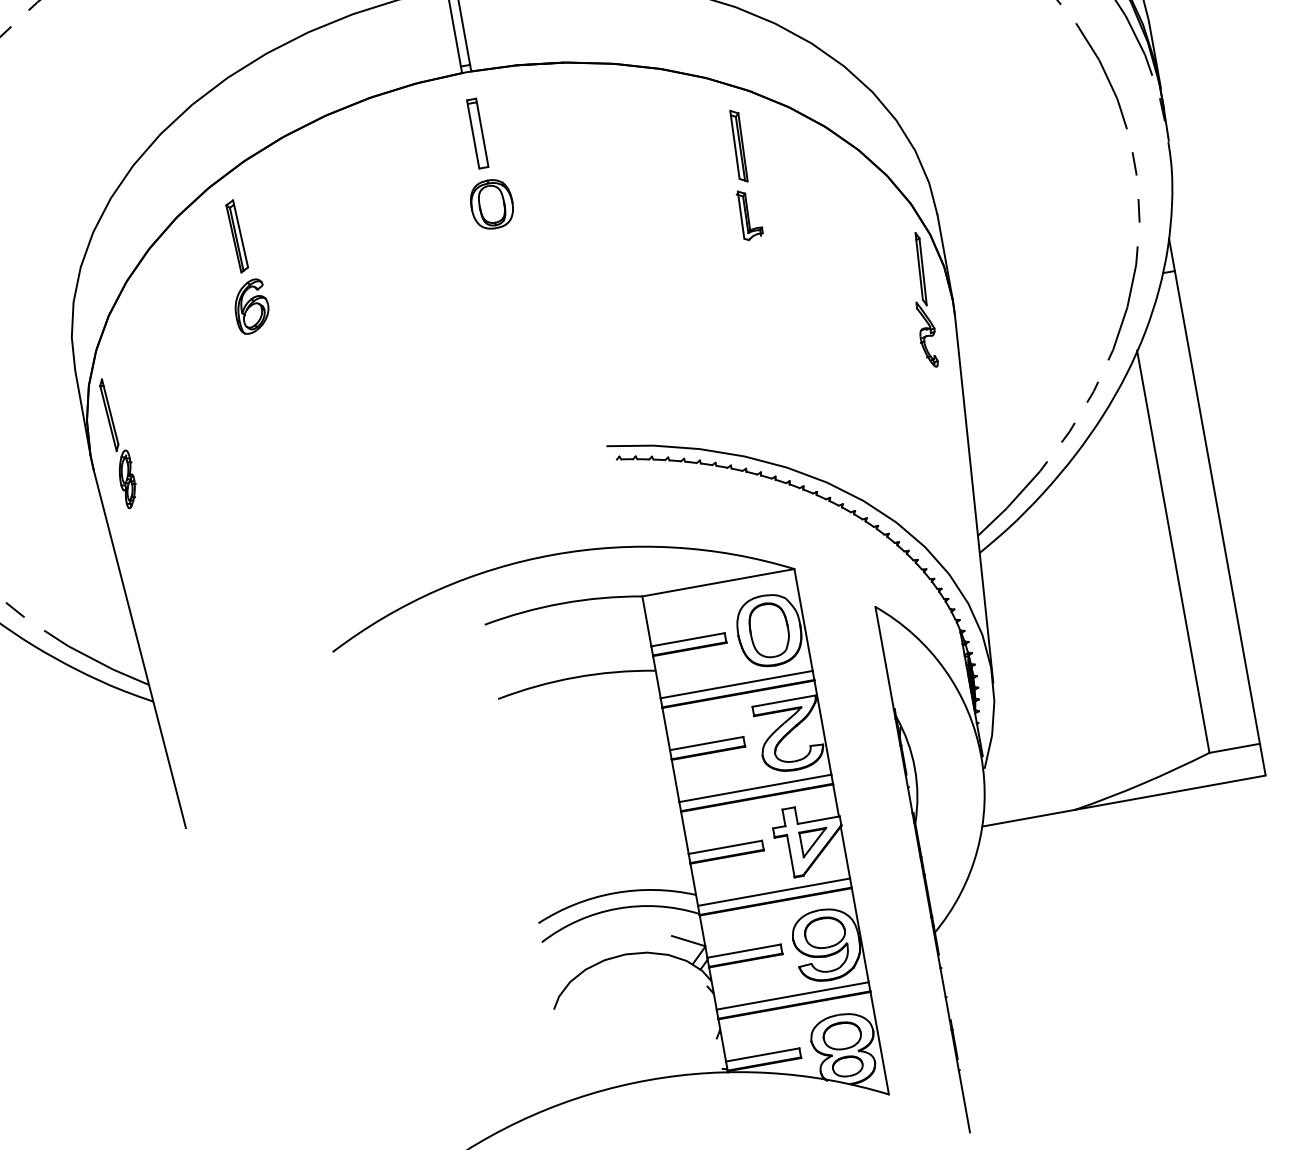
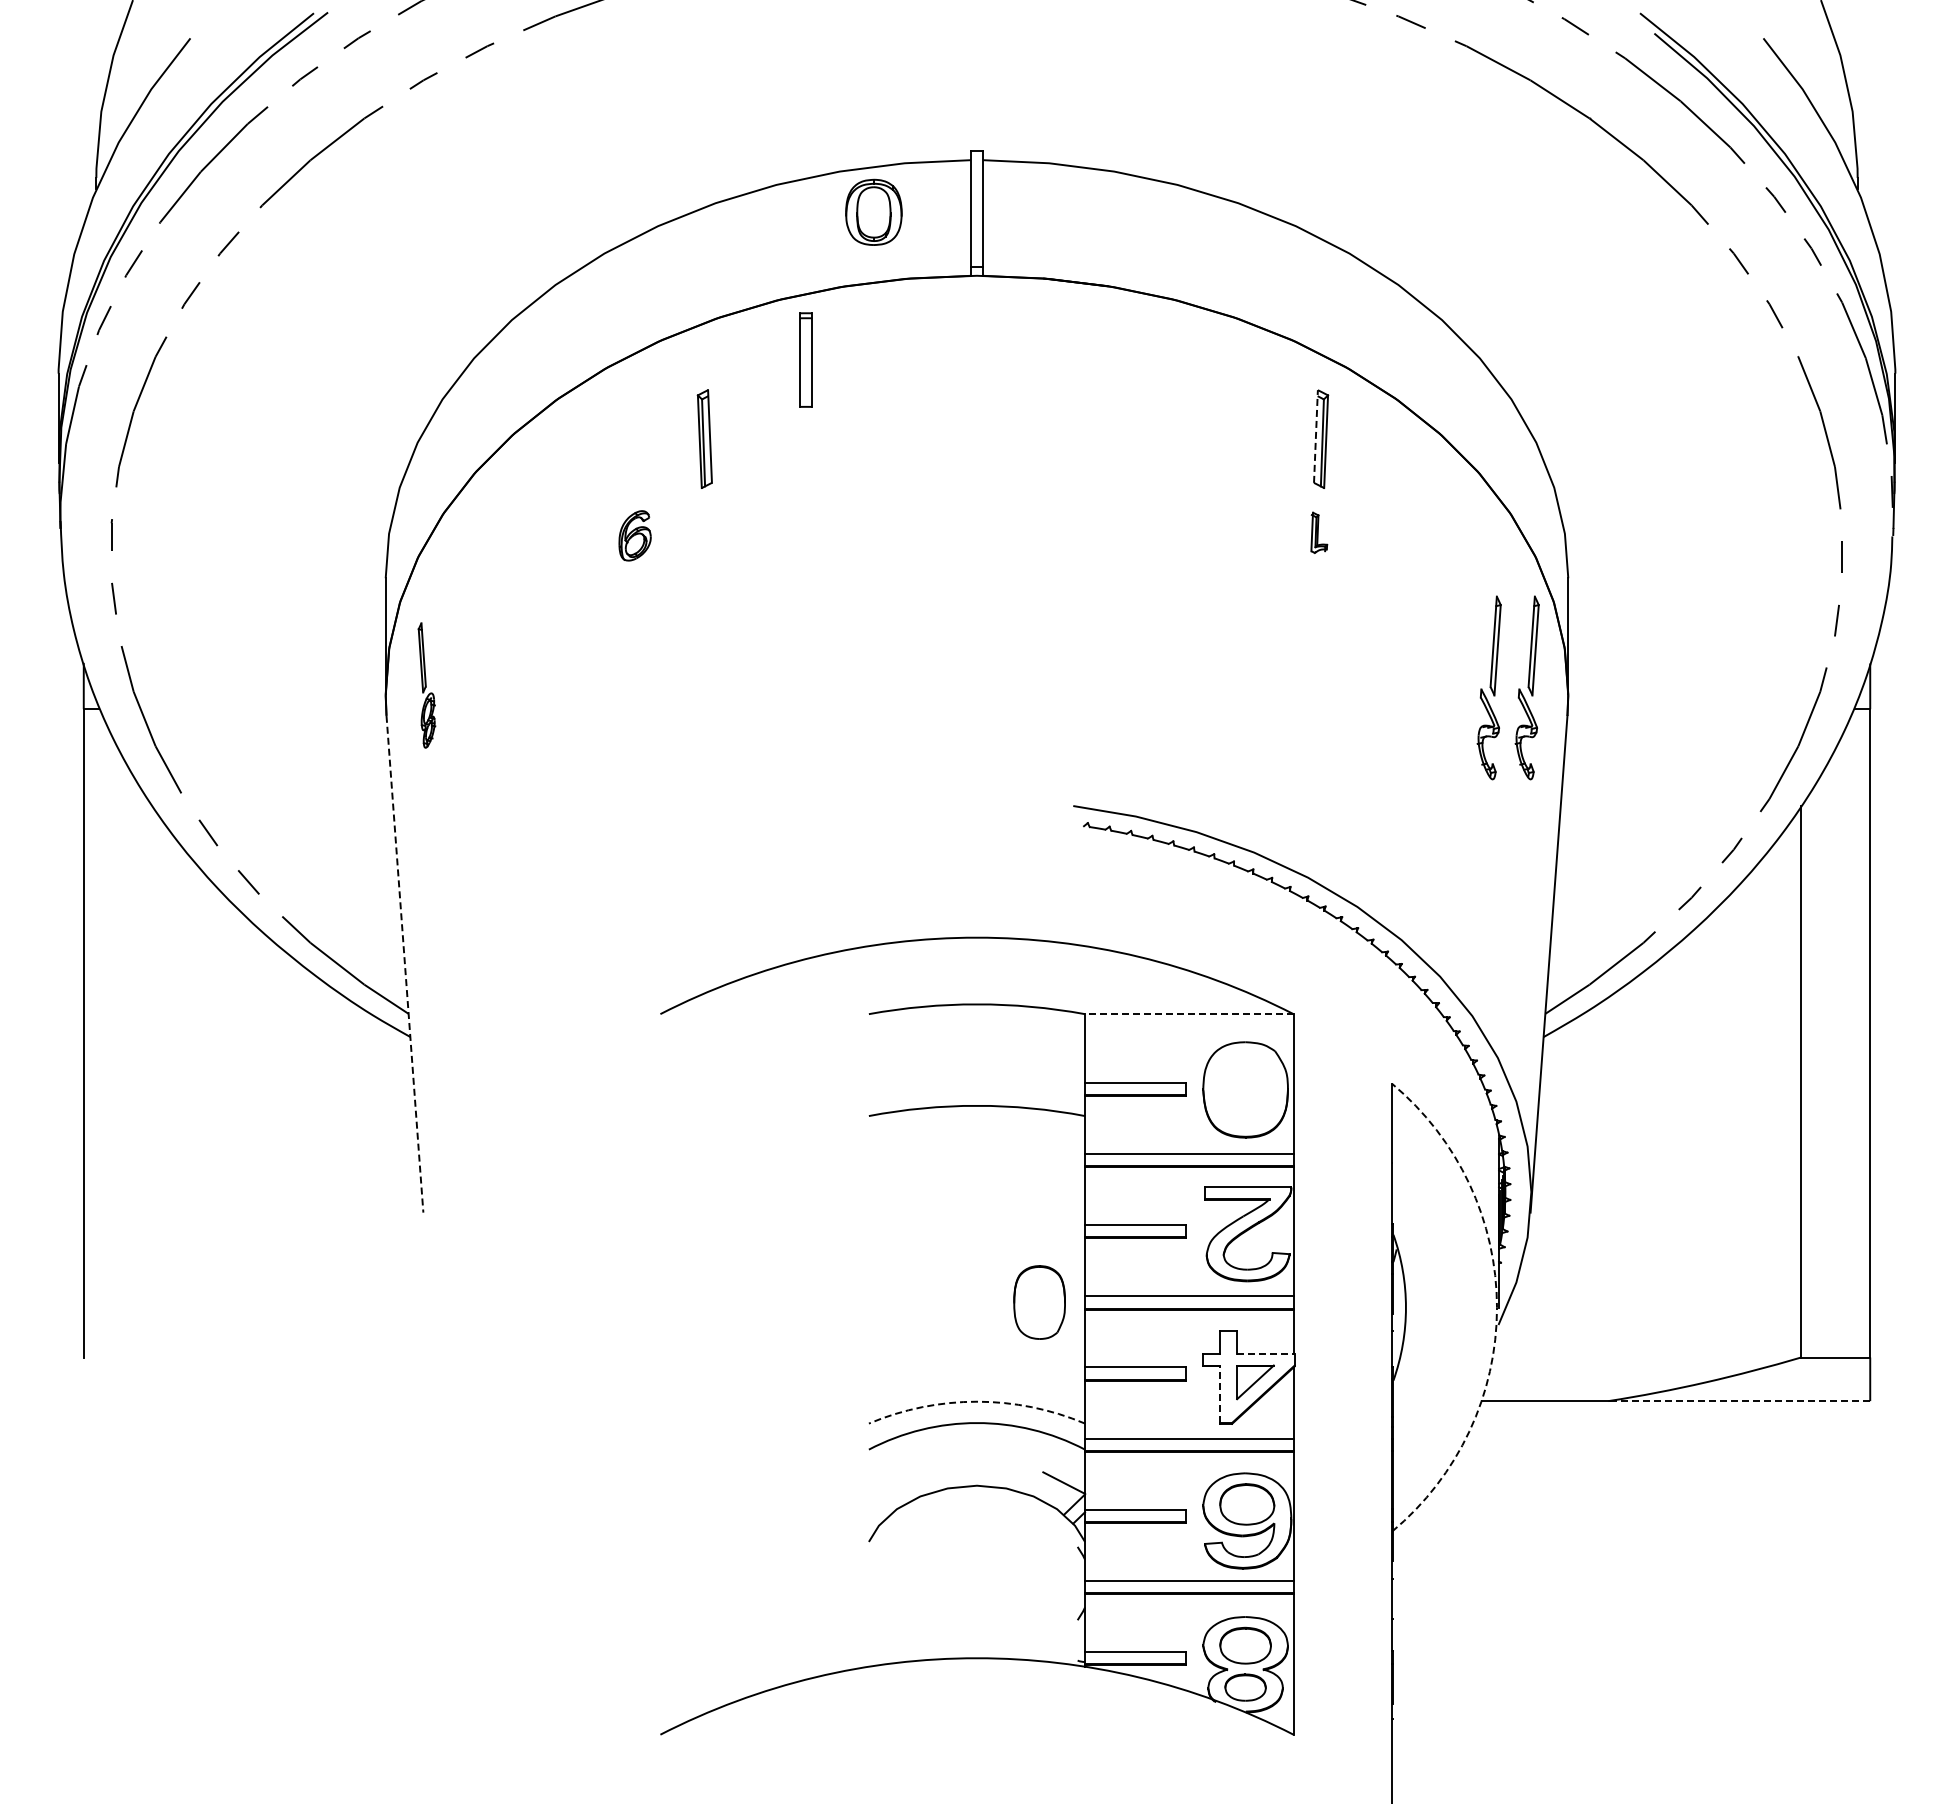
part: (477, 133) -> (805, 359), moved
line: (734, 144) -> (1315, 436), solid -> dashed
part: (491, 203) -> (873, 211), moved
part: (750, 214) -> (1319, 532), size x0.6
part: (236, 236) -> (704, 438), moved
part: (893, 305) -> (1488, 687), added
part: (251, 306) -> (634, 535), size x0.7
part: (119, 443) -> (426, 685), size x0.7
line: (717, 583) -> (1188, 1014), solid -> dashed
part: (769, 630) -> (1039, 1302), moved
line: (139, 649) -> (404, 964), solid -> dashed
arc: (981, 756) -> (1497, 1307), solid -> dashed
line: (1170, 793) -> (1739, 1401), solid -> dashed
line: (818, 820) -> (1265, 1353), solid -> dashed
line: (791, 856) -> (1220, 1394), solid -> dashed
arc: (614, 892) -> (977, 1401), solid -> dashed

